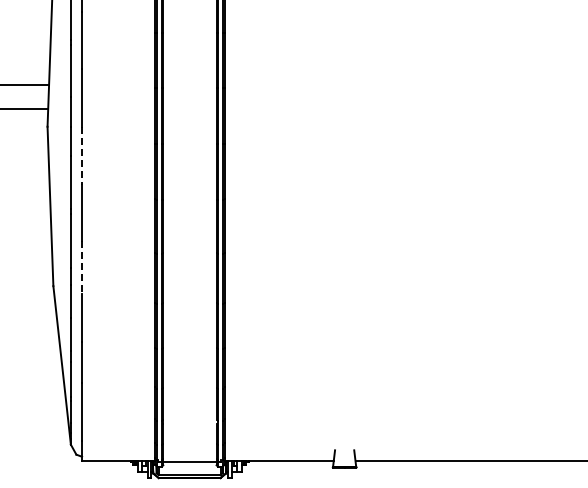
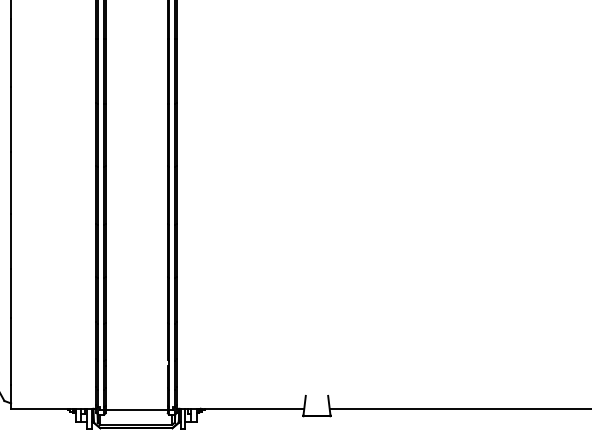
line: (82, 156) -> (11, 53), dashed -> solid
line: (82, 268) -> (11, 184), dashed -> solid

